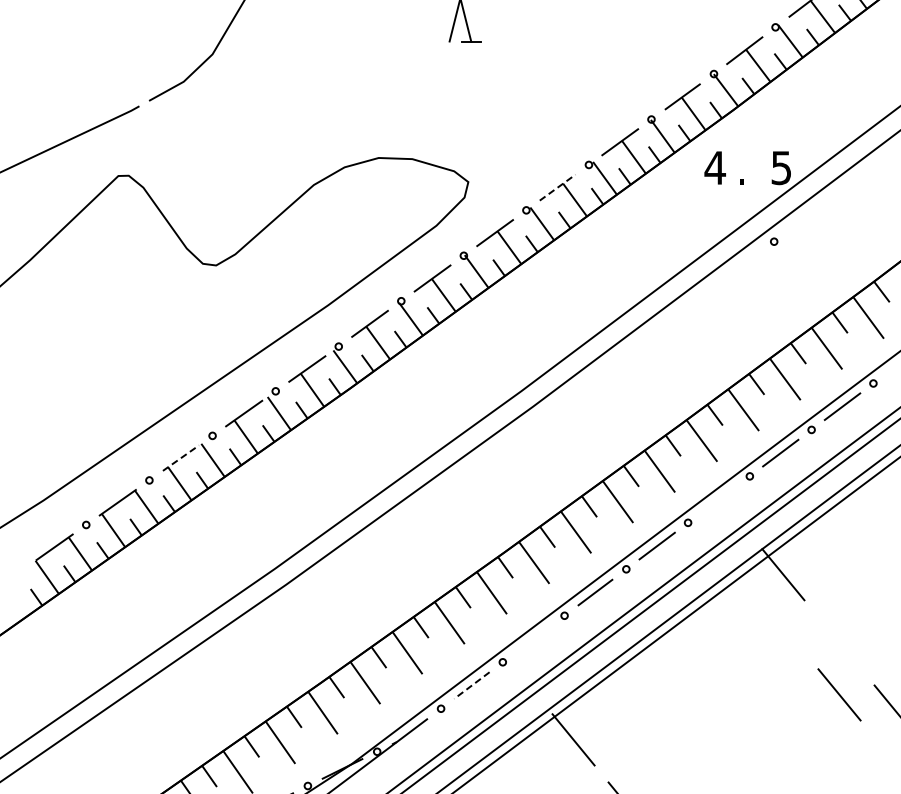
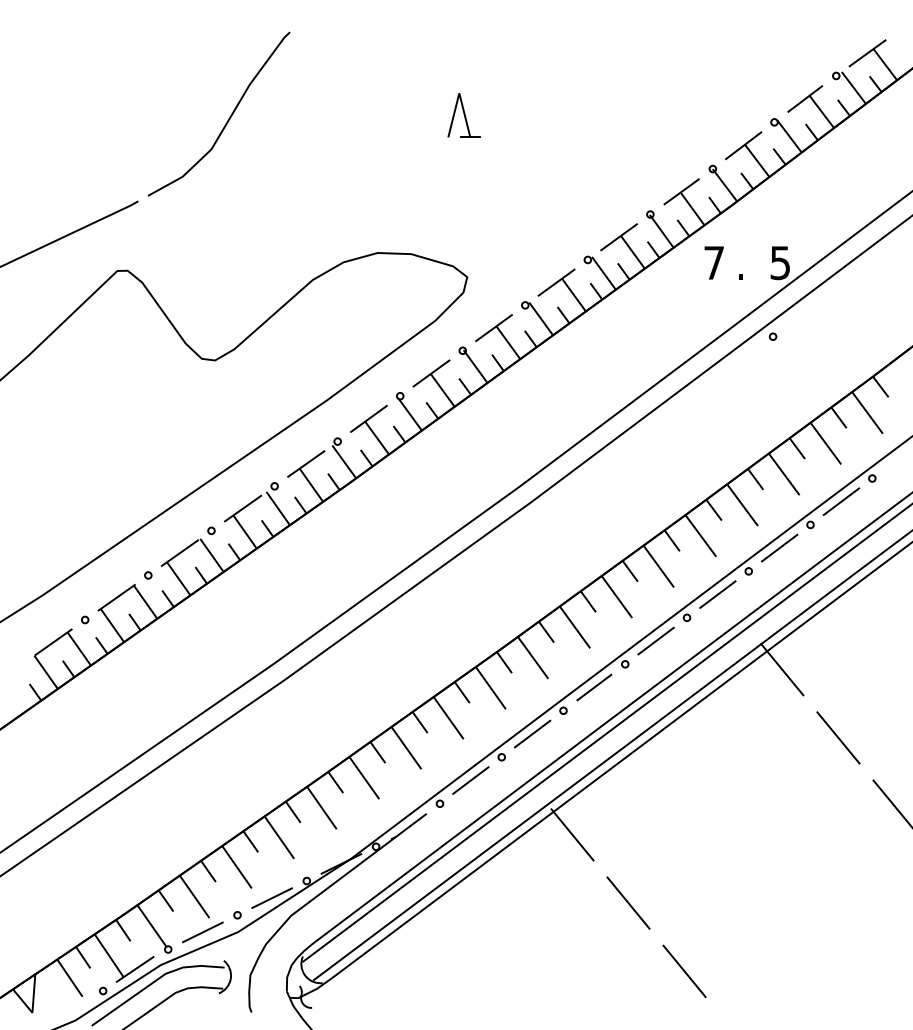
text: (714, 167) -> (713, 262), 4 -> 7
line: (557, 187) -> (556, 282), dashed -> solid
line: (181, 457) -> (180, 552), dashed -> solid
line: (718, 499) -> (717, 594), added
line: (533, 638) -> (532, 733), added
line: (471, 685) -> (470, 780), dashed -> solid
line: (839, 694) -> (838, 737), moved

